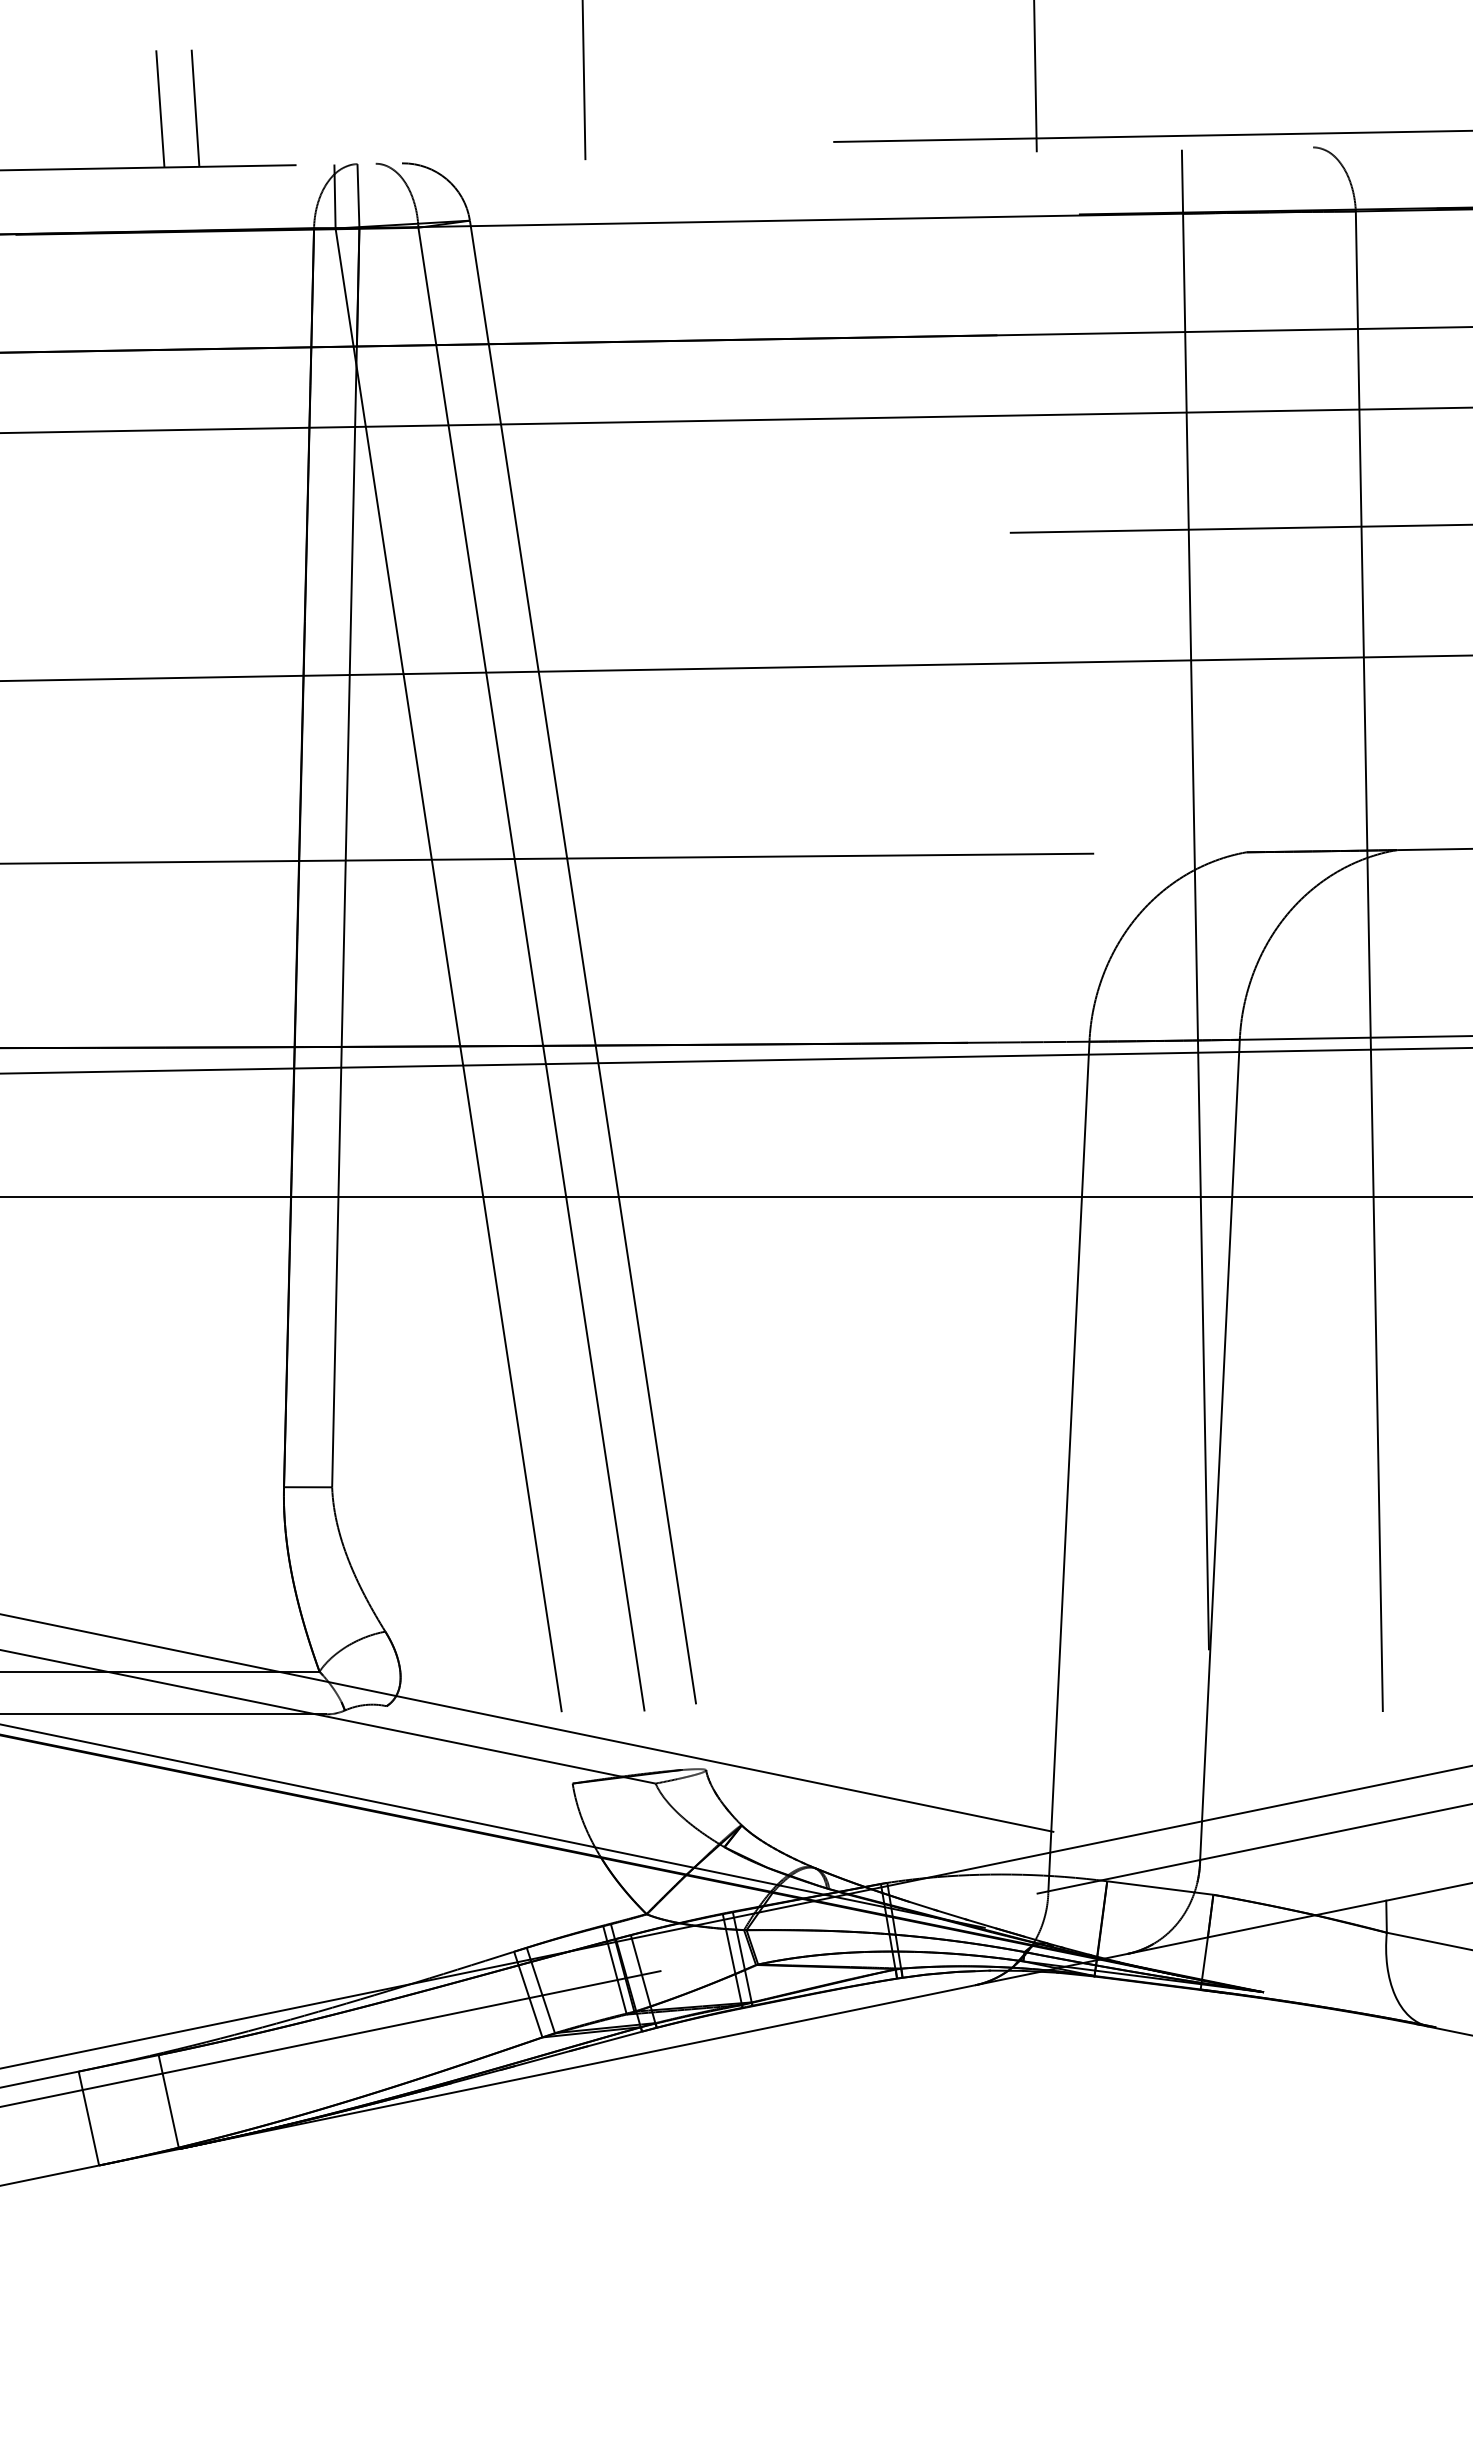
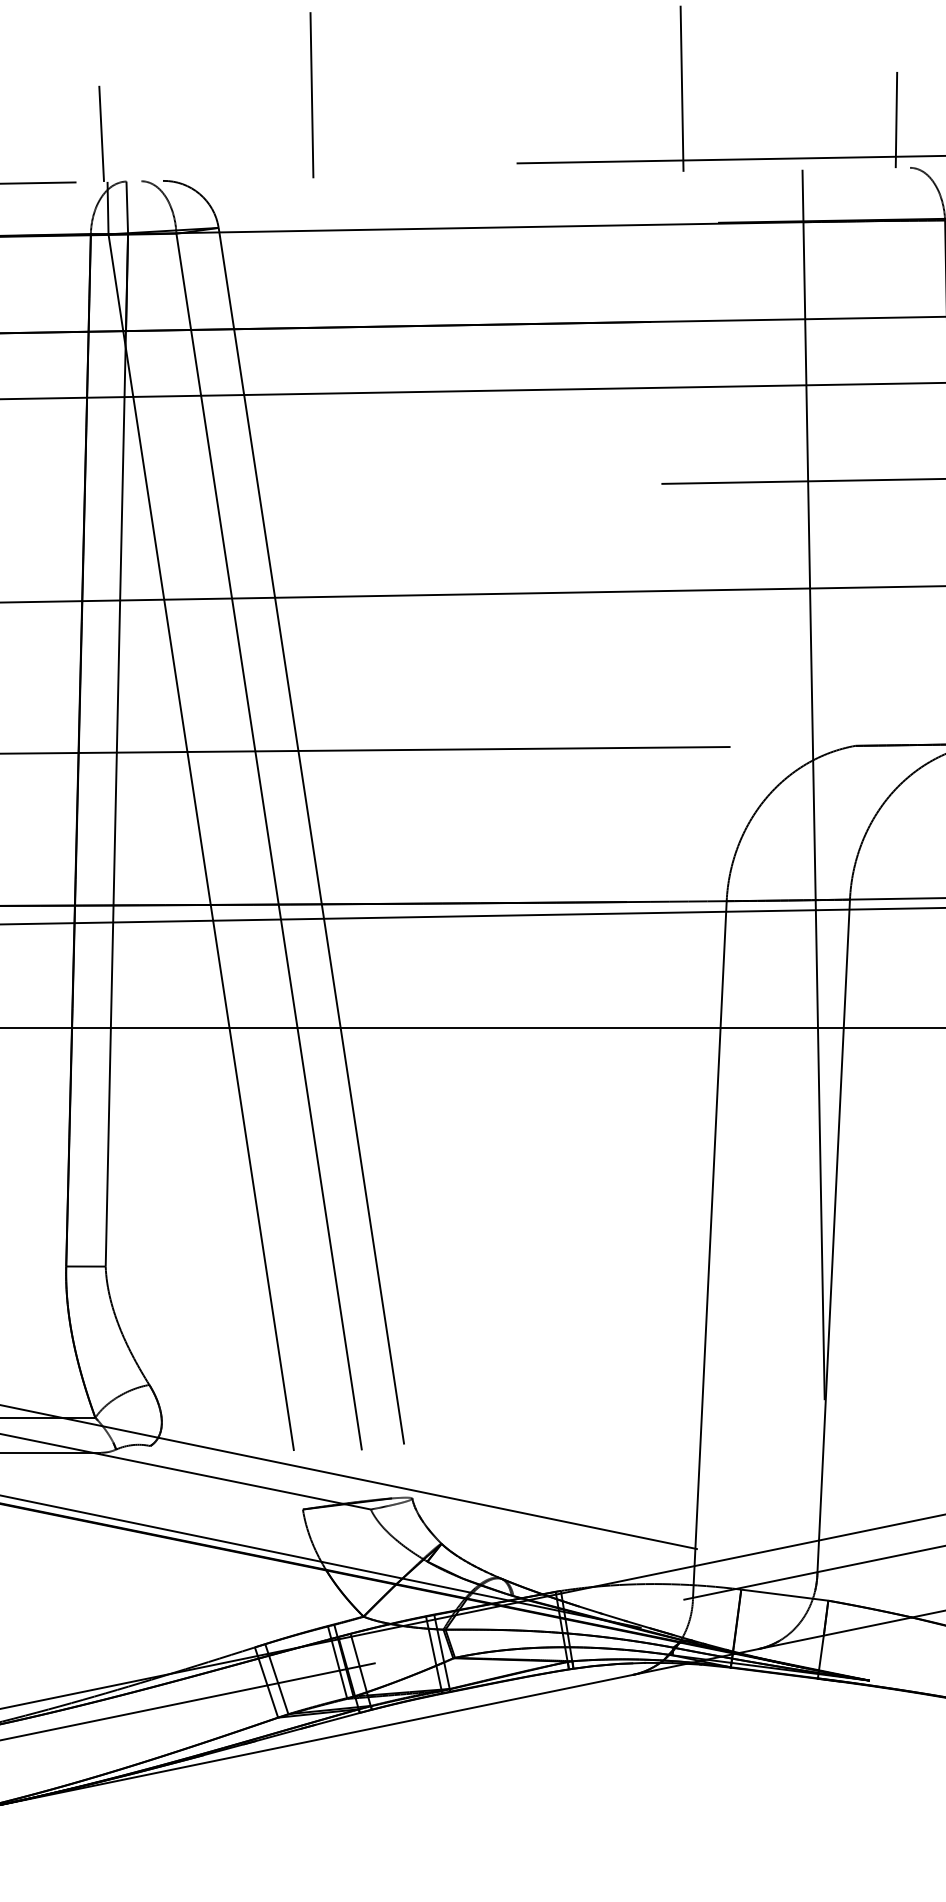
line: (1296, 88) -> (896, 119), added
line: (327, 105) -> (101, 133), added

